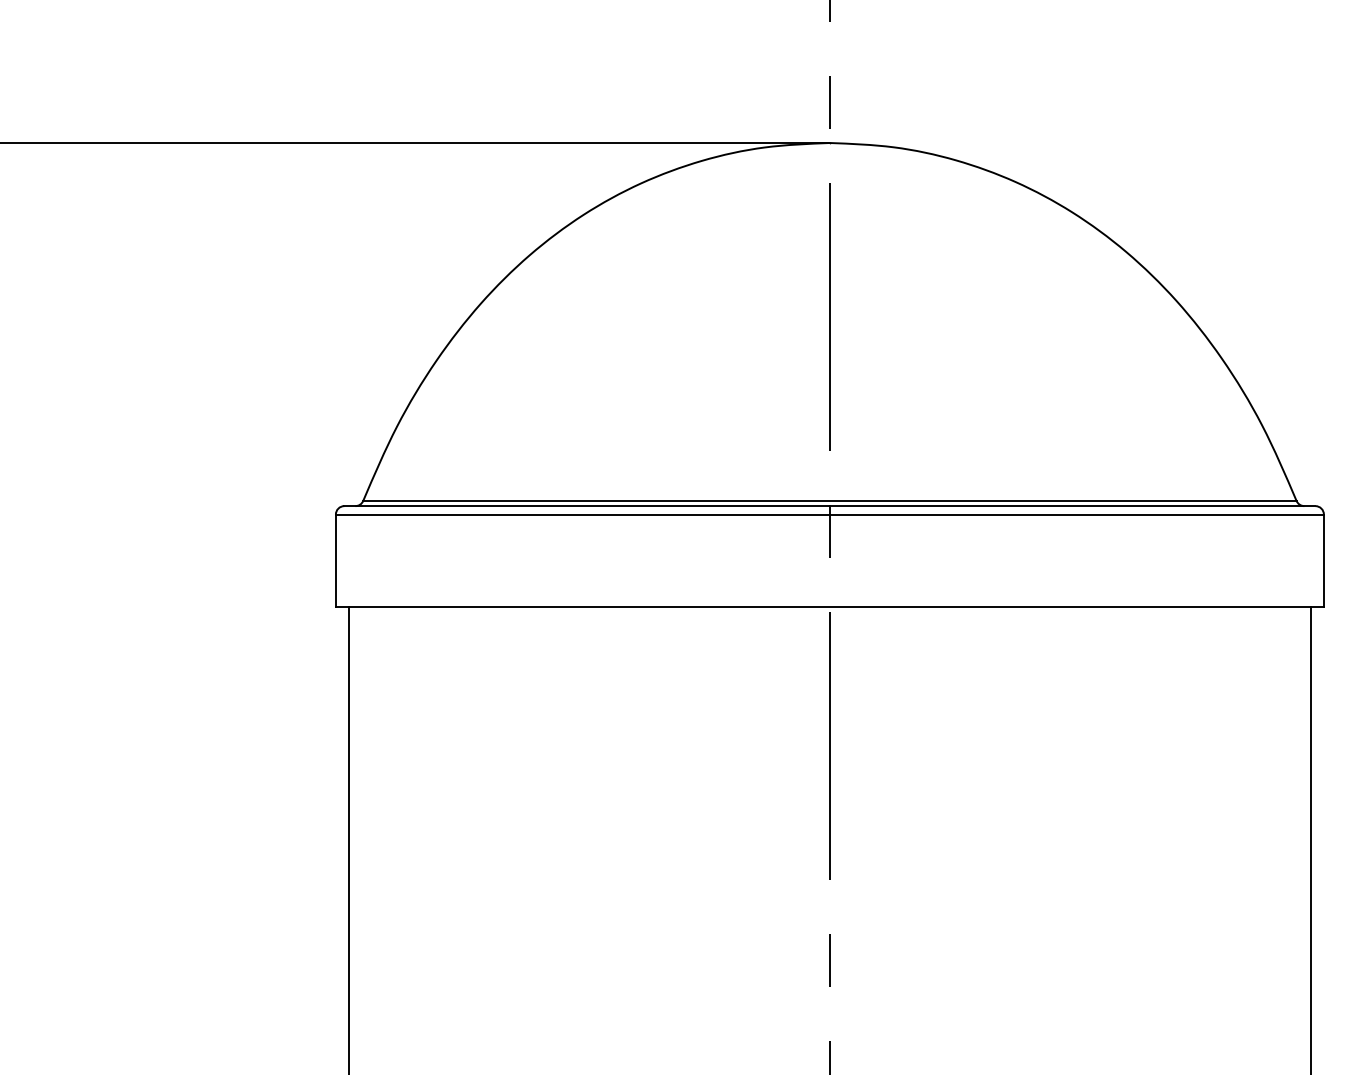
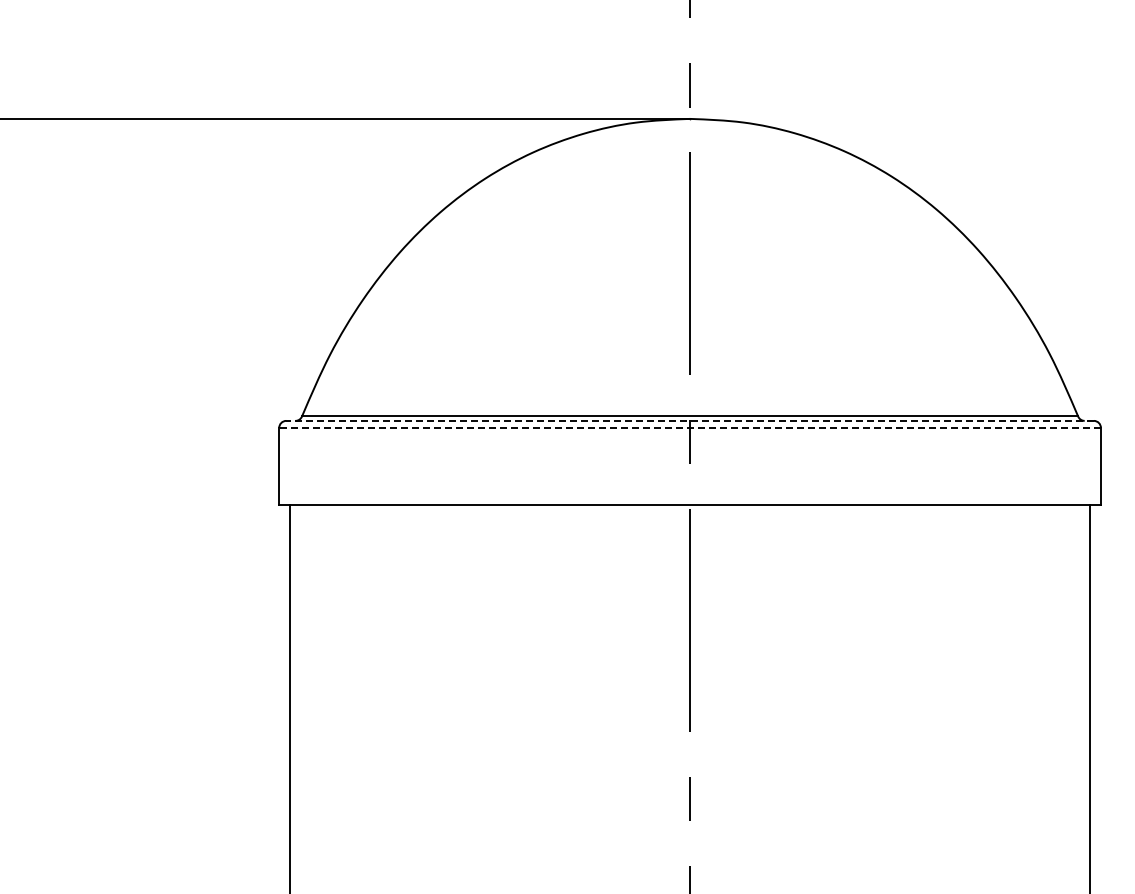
line: (830, 505) -> (690, 420), solid -> dashed
line: (830, 514) -> (690, 427), solid -> dashed

